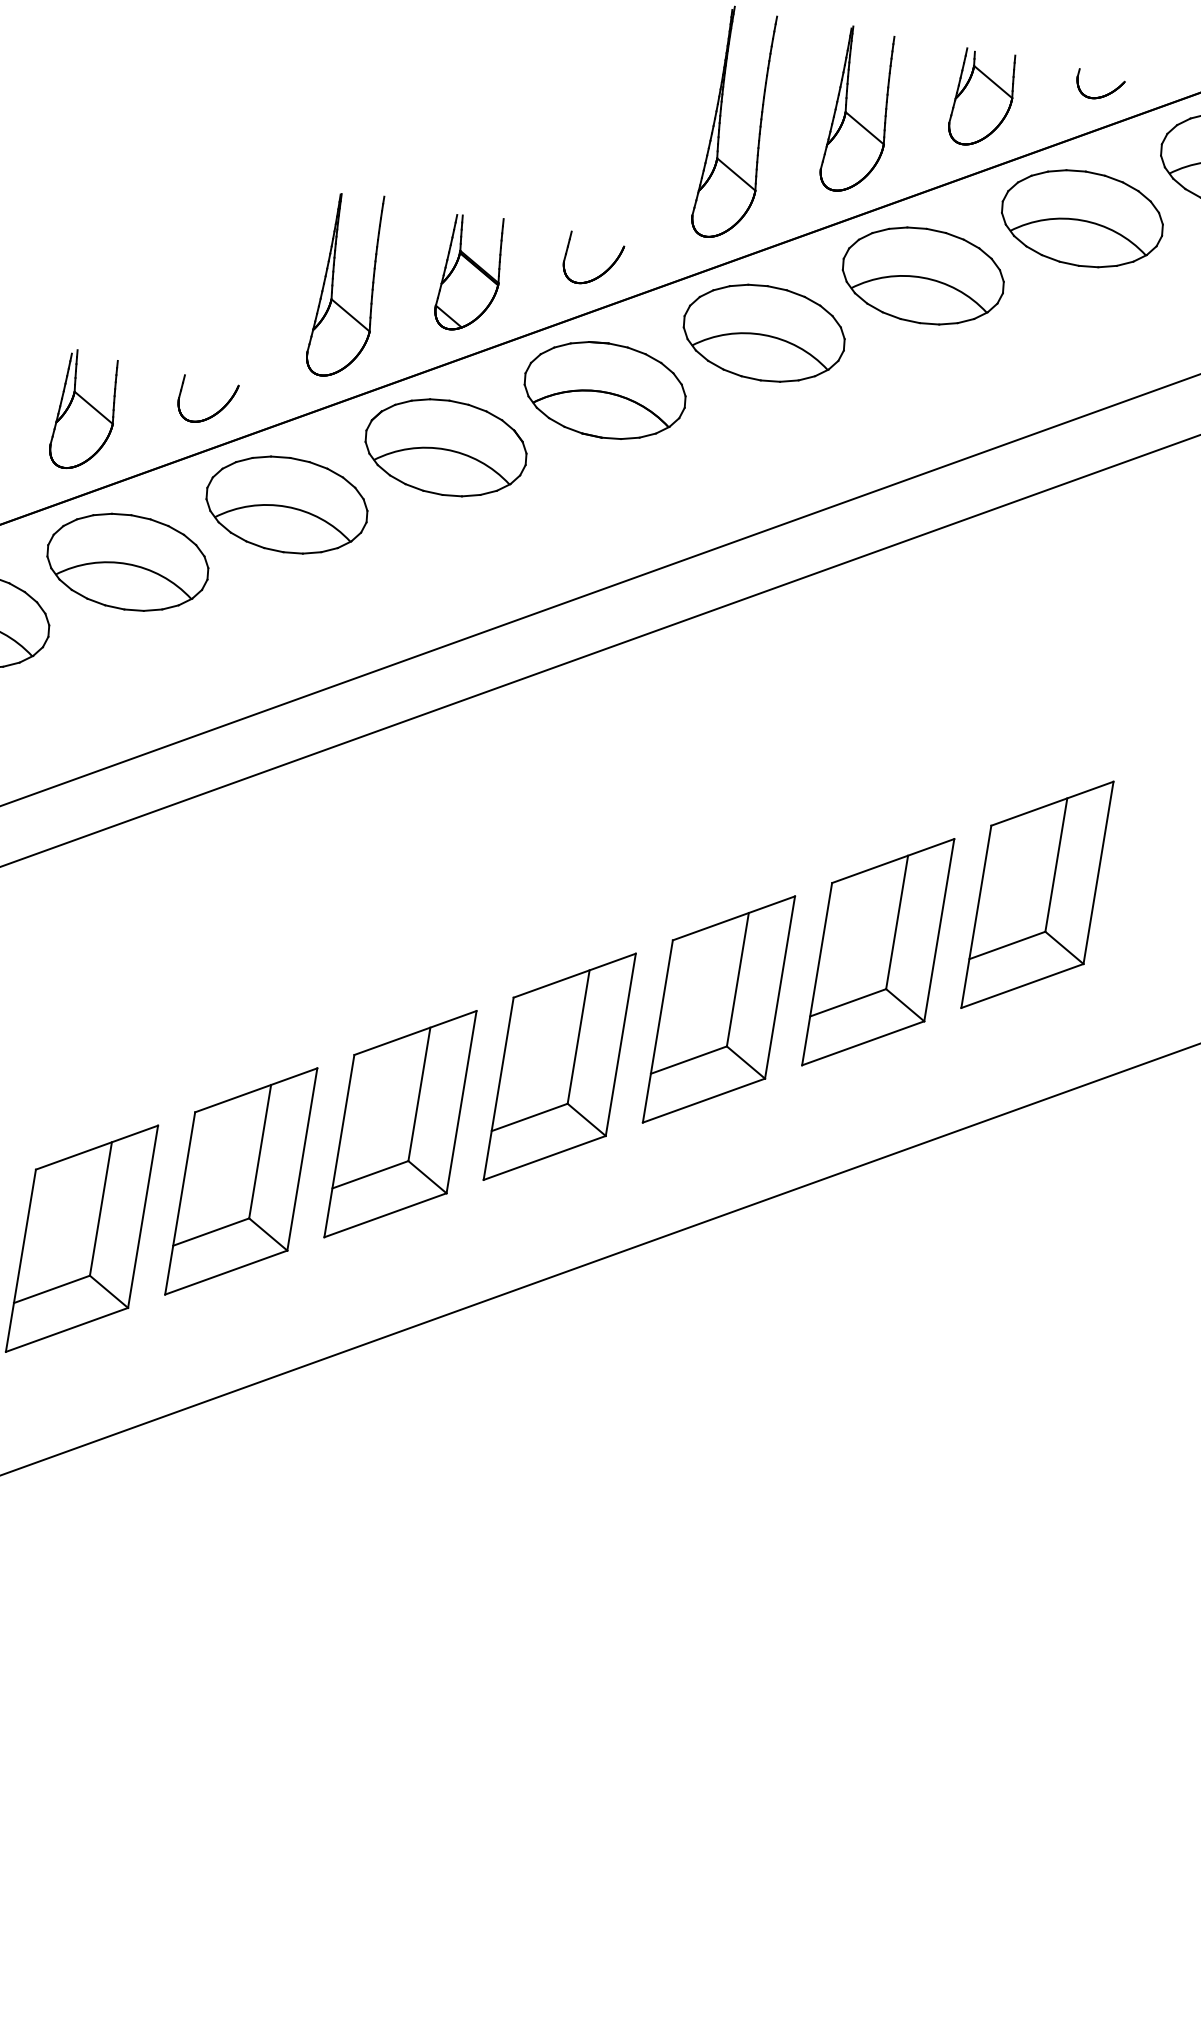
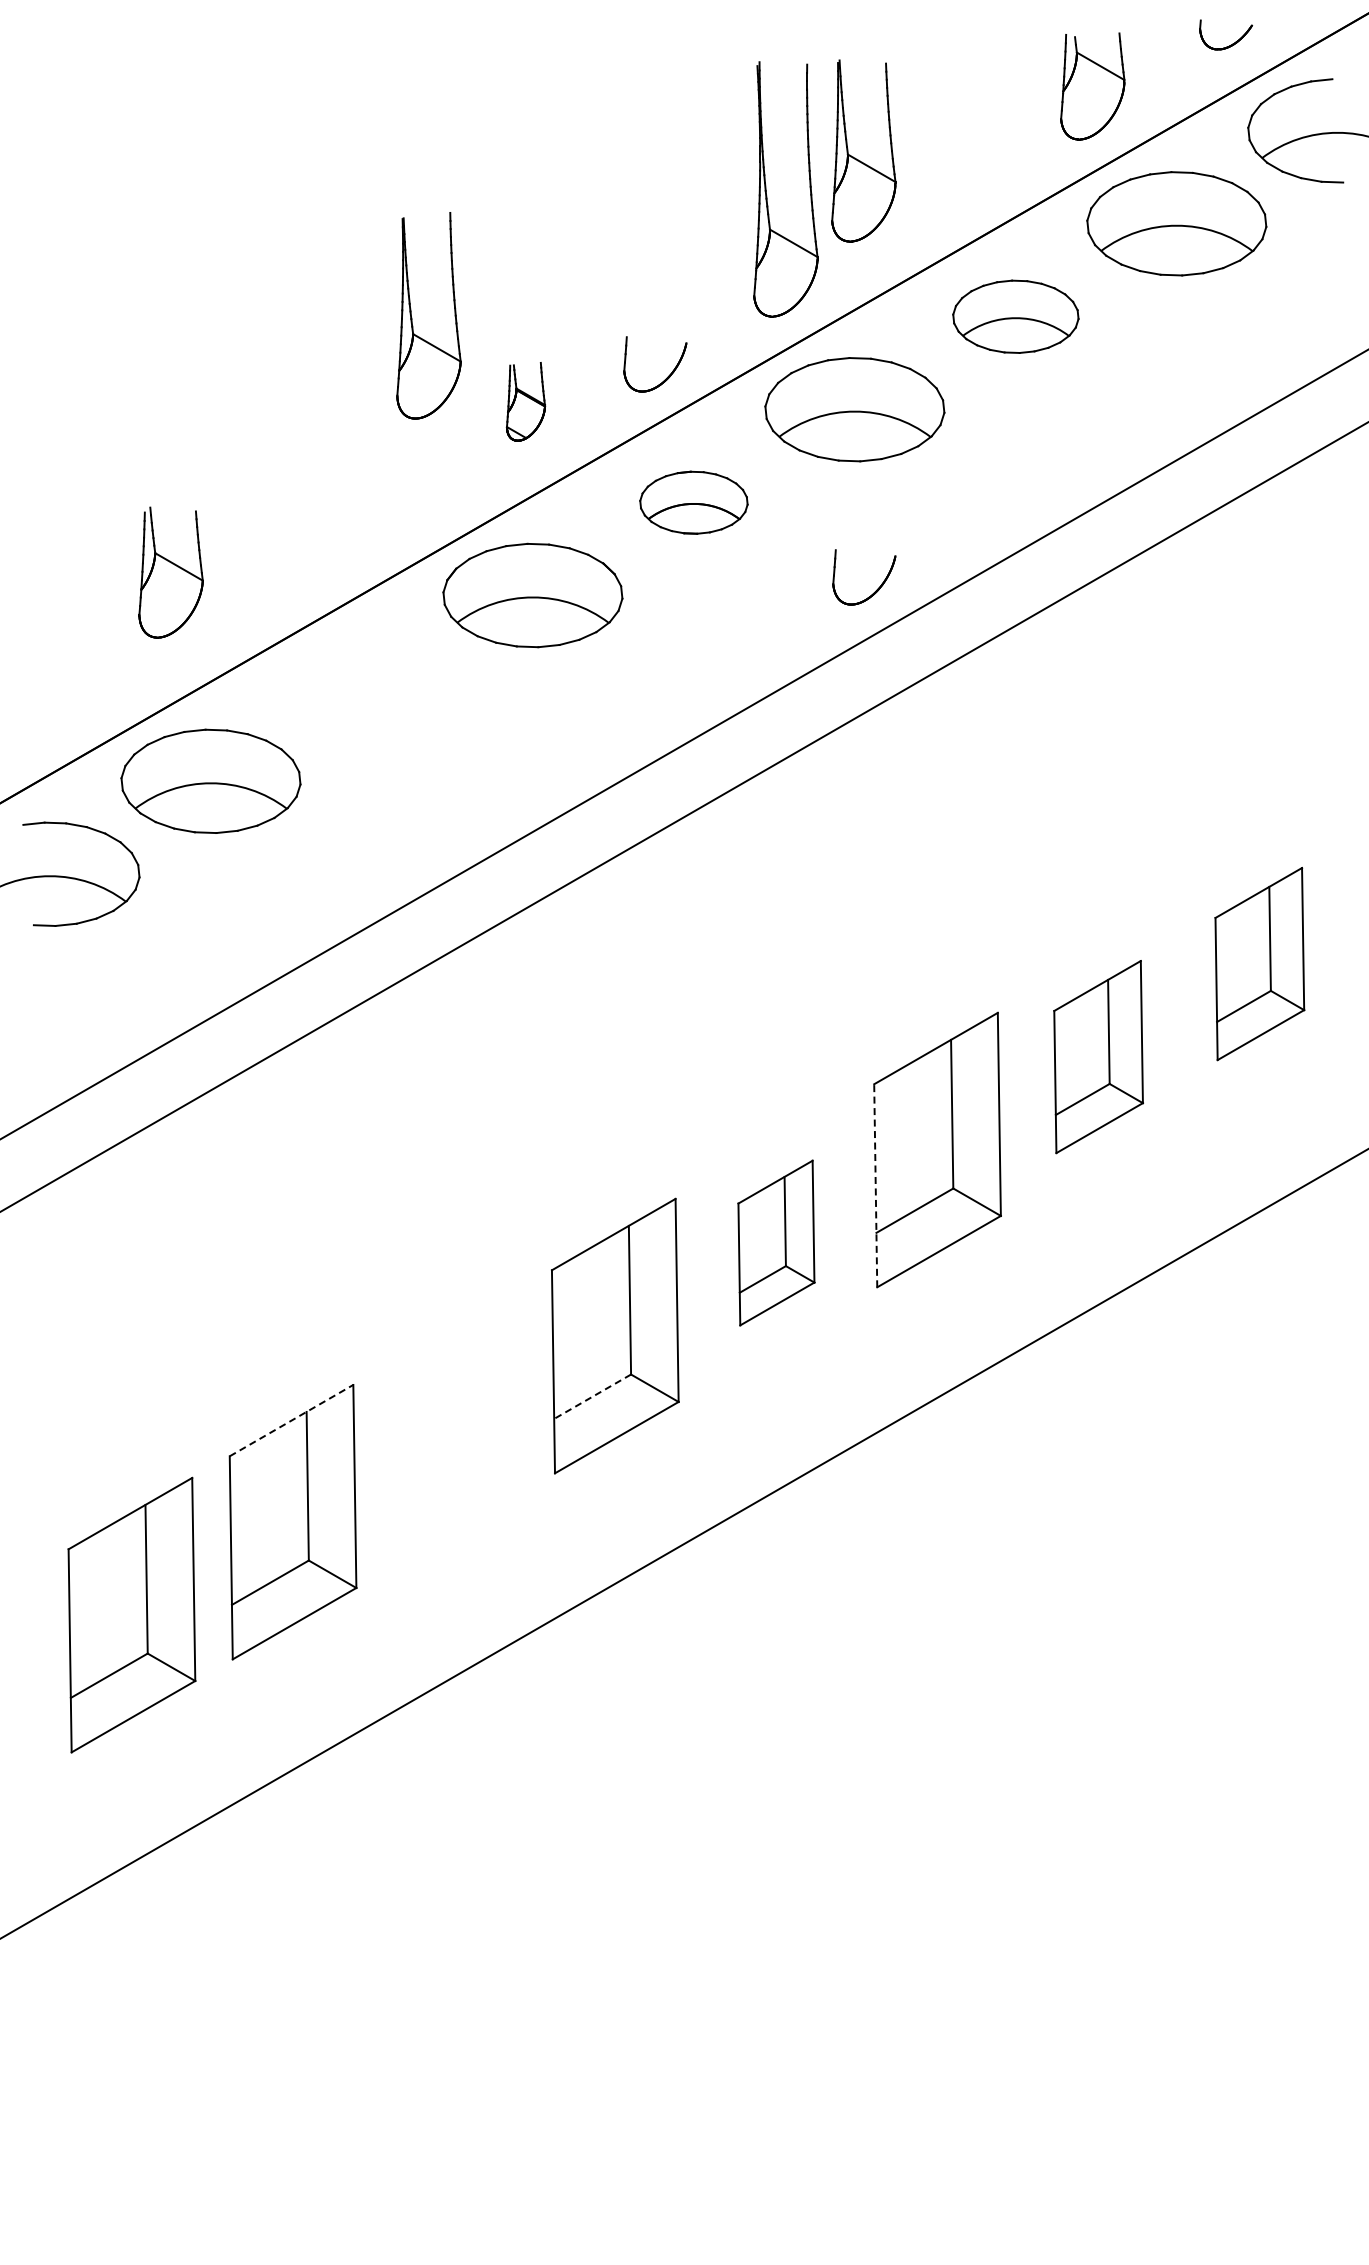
part: (1102, 95) -> (1230, 44), moved
part: (982, 98) -> (1092, 86), moved
part: (854, 118) -> (858, 159), moved
part: (470, 272) -> (525, 401), size x0.6
part: (923, 275) -> (1015, 316), size x0.7
part: (333, 284) -> (412, 317), moved
part: (604, 390) -> (693, 502), size x0.6
part: (85, 411) -> (170, 572), moved
part: (215, 413) -> (276, 603), removed
part: (754, 497) -> (876, 589), added
part: (286, 505) -> (371, 688), removed
part: (1037, 894) -> (1259, 963), size x0.7
part: (878, 951) -> (1098, 1056), size x0.7
line: (657, 1031) -> (875, 1185), solid -> dashed
part: (559, 1066) -> (776, 1242), size x0.6
line: (96, 1147) -> (291, 1420), solid -> dashed
line: (370, 1174) -> (592, 1396), solid -> dashed
part: (240, 1180) -> (453, 1428), removed

